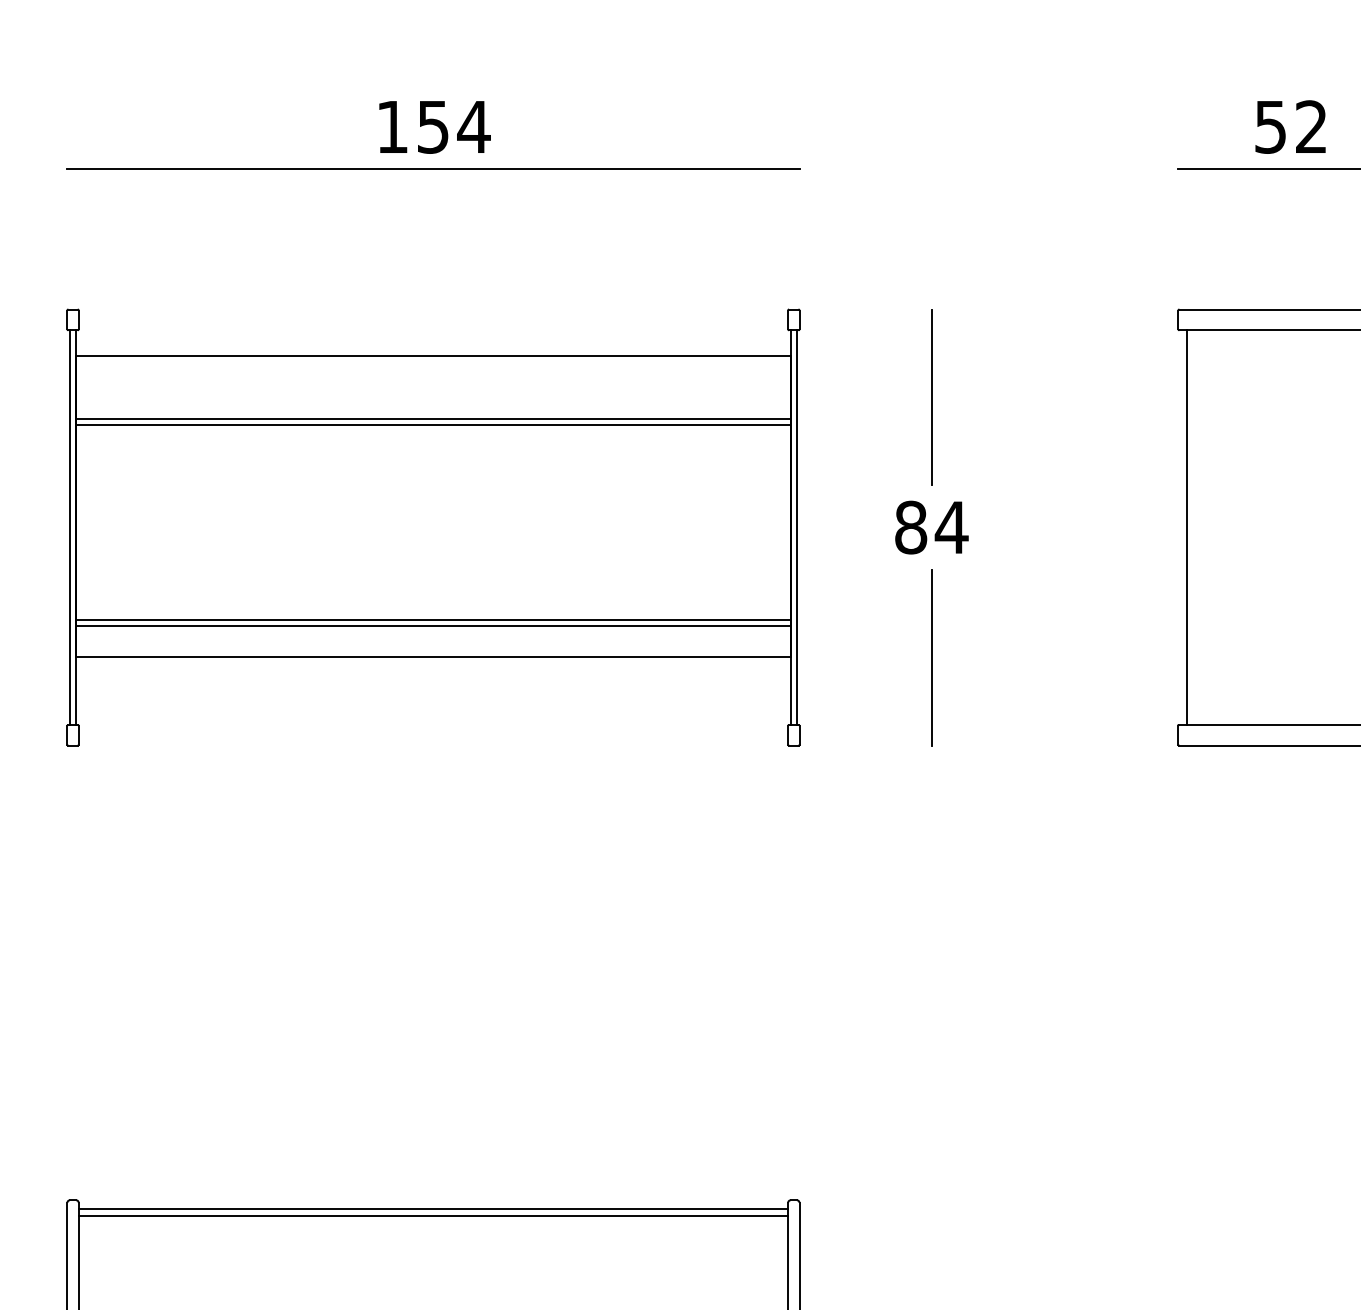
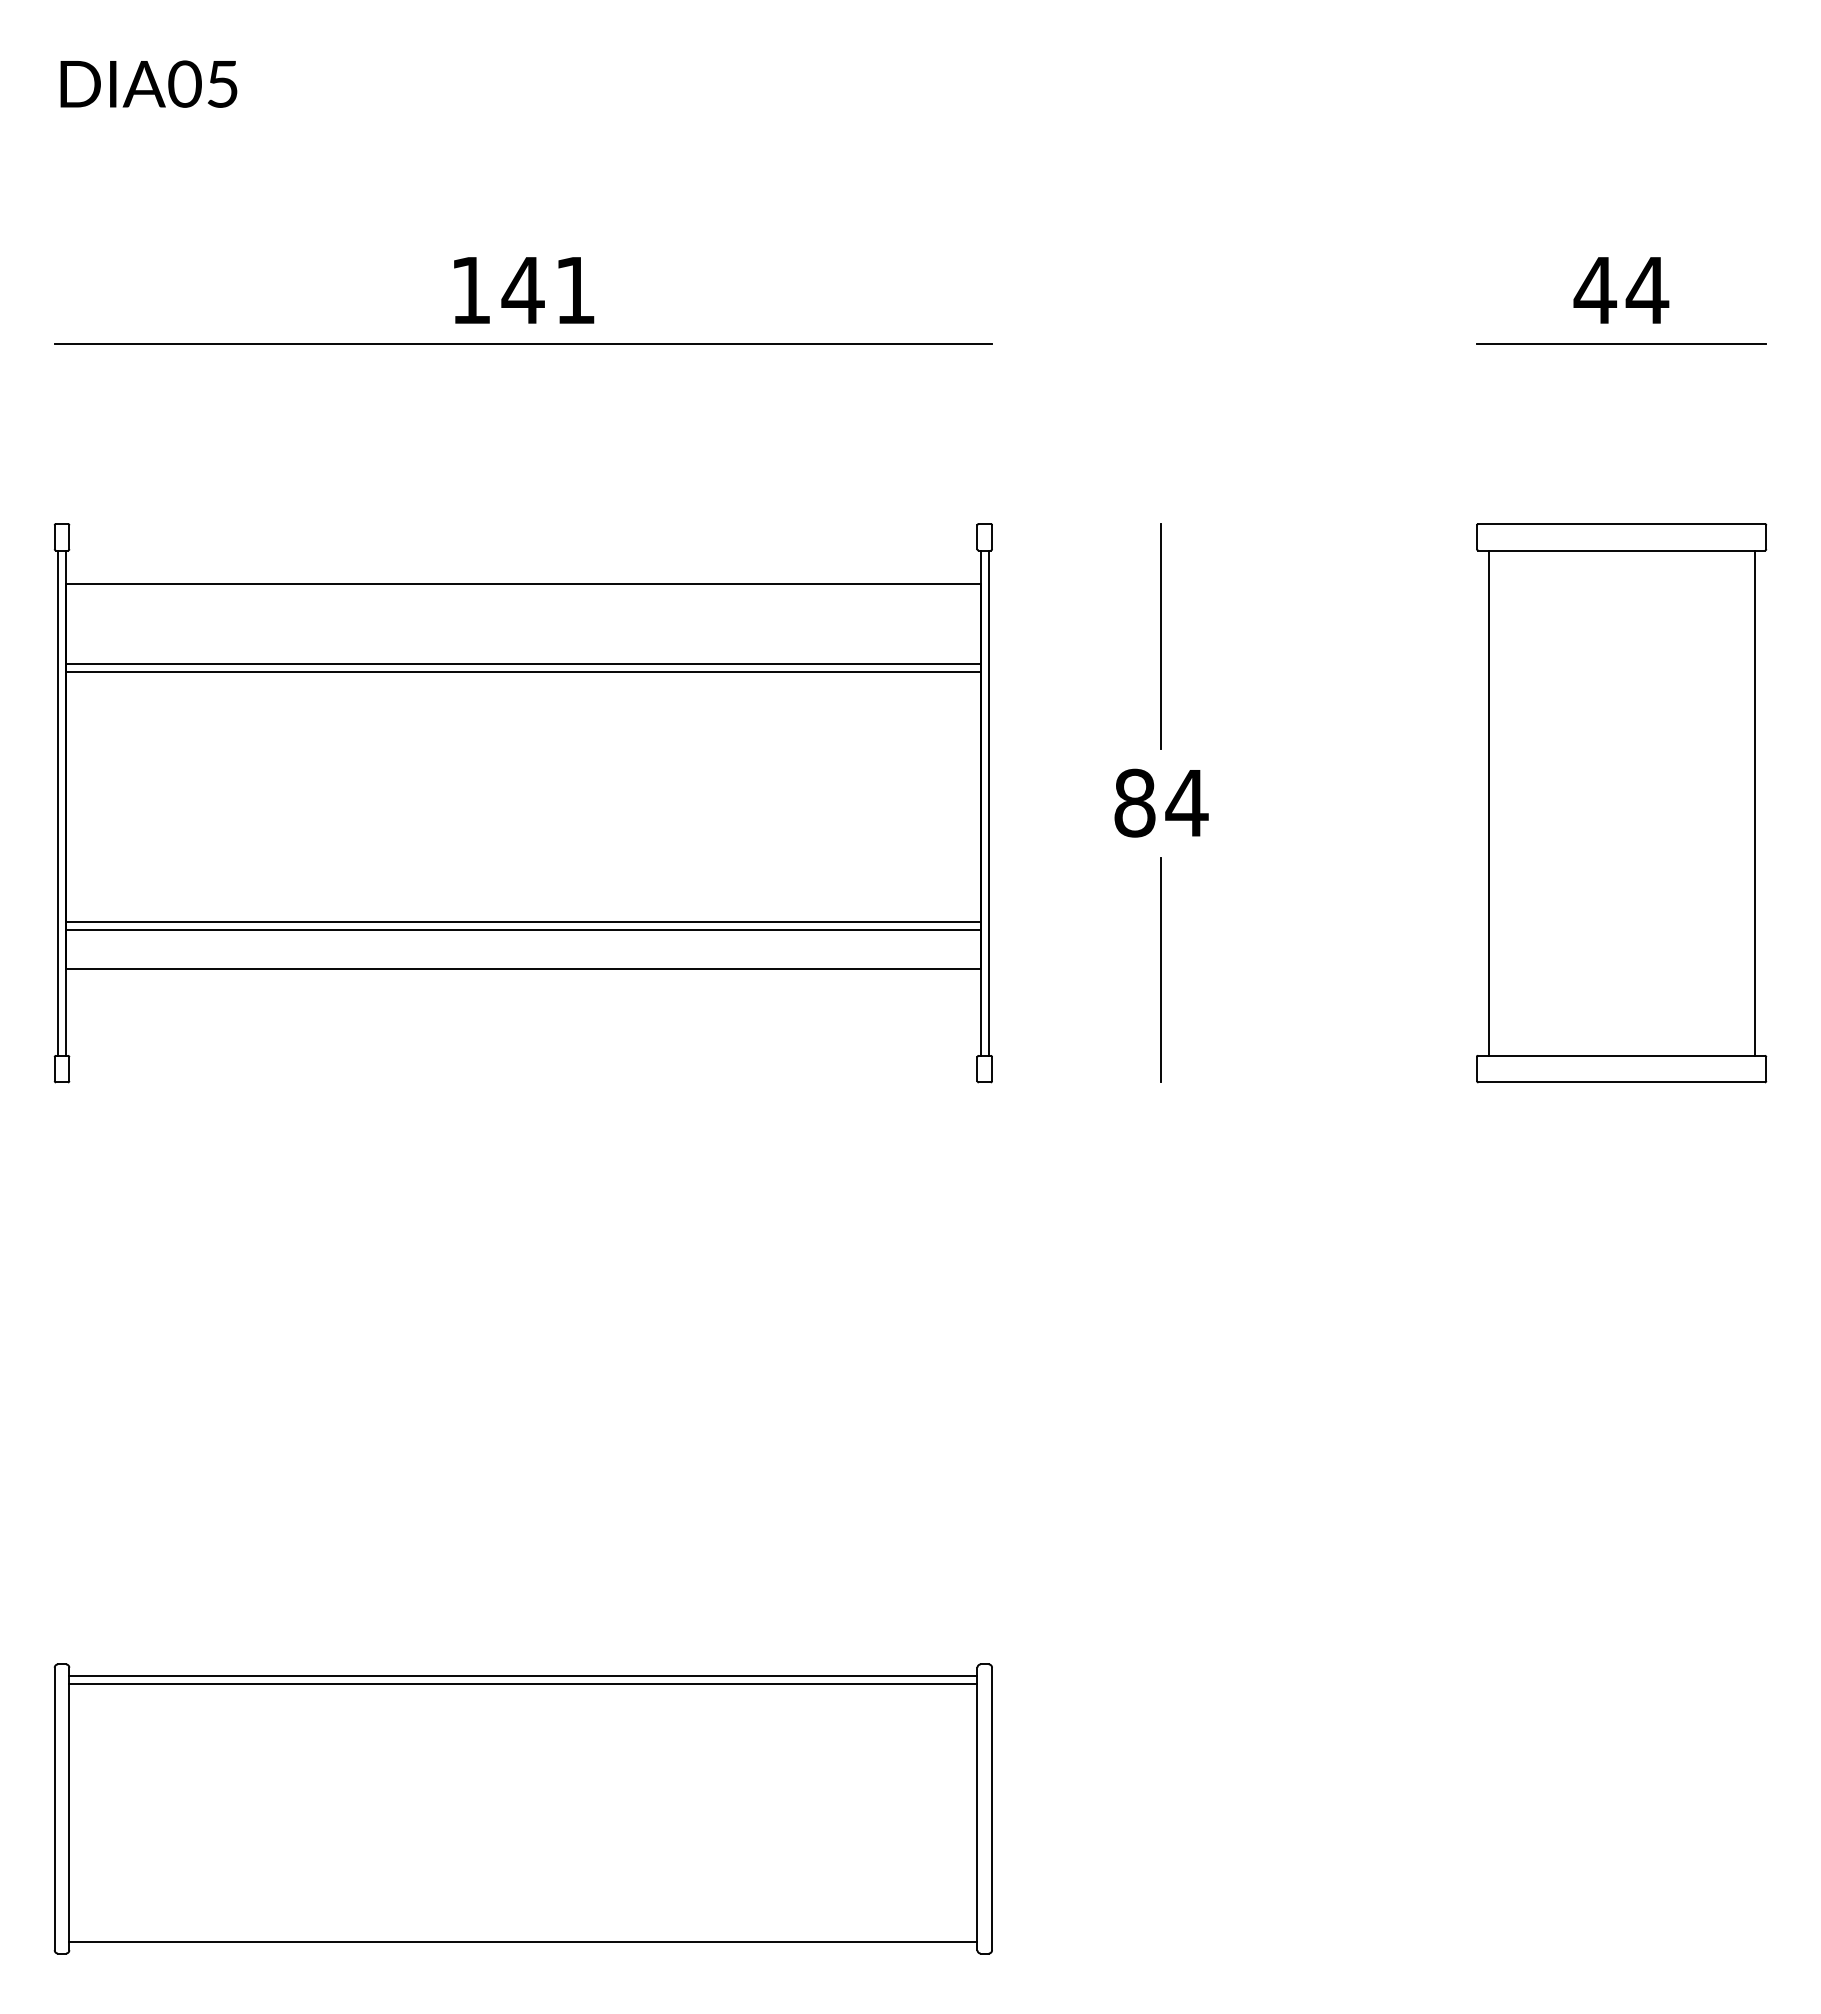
text: (453, 127) -> (549, 290), 154 -> 141
text: (1291, 127) -> (1621, 290), 52 -> 44

